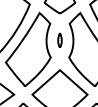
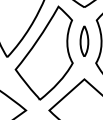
part: (59, 40) -> (83, 41), size x1.67

